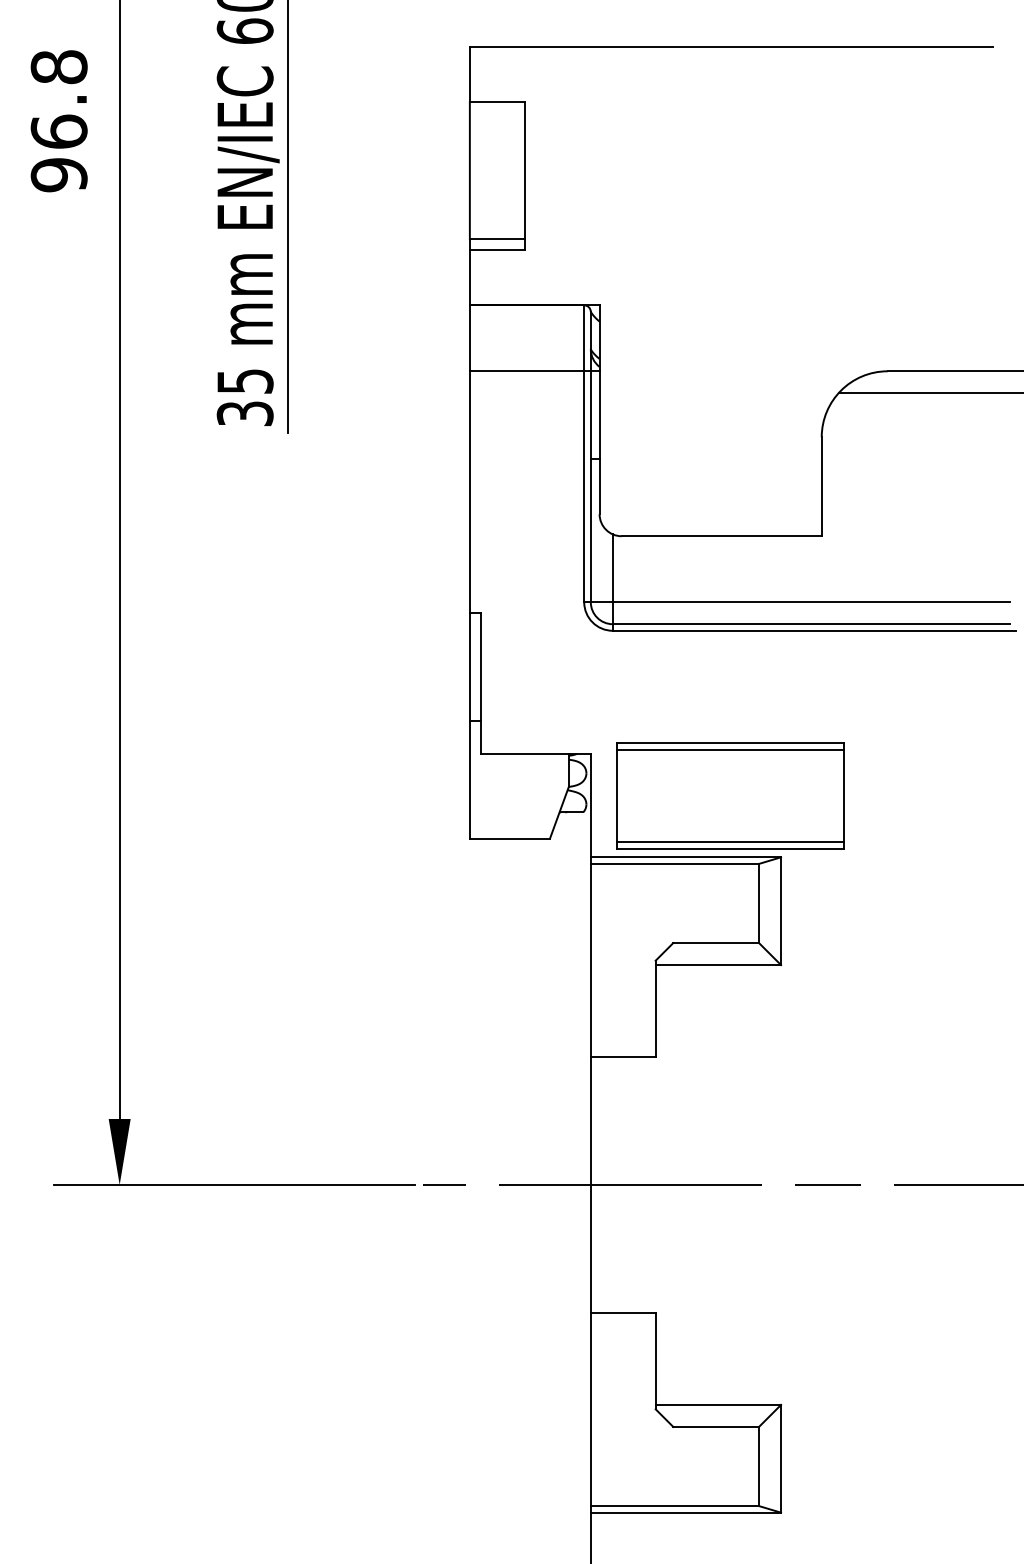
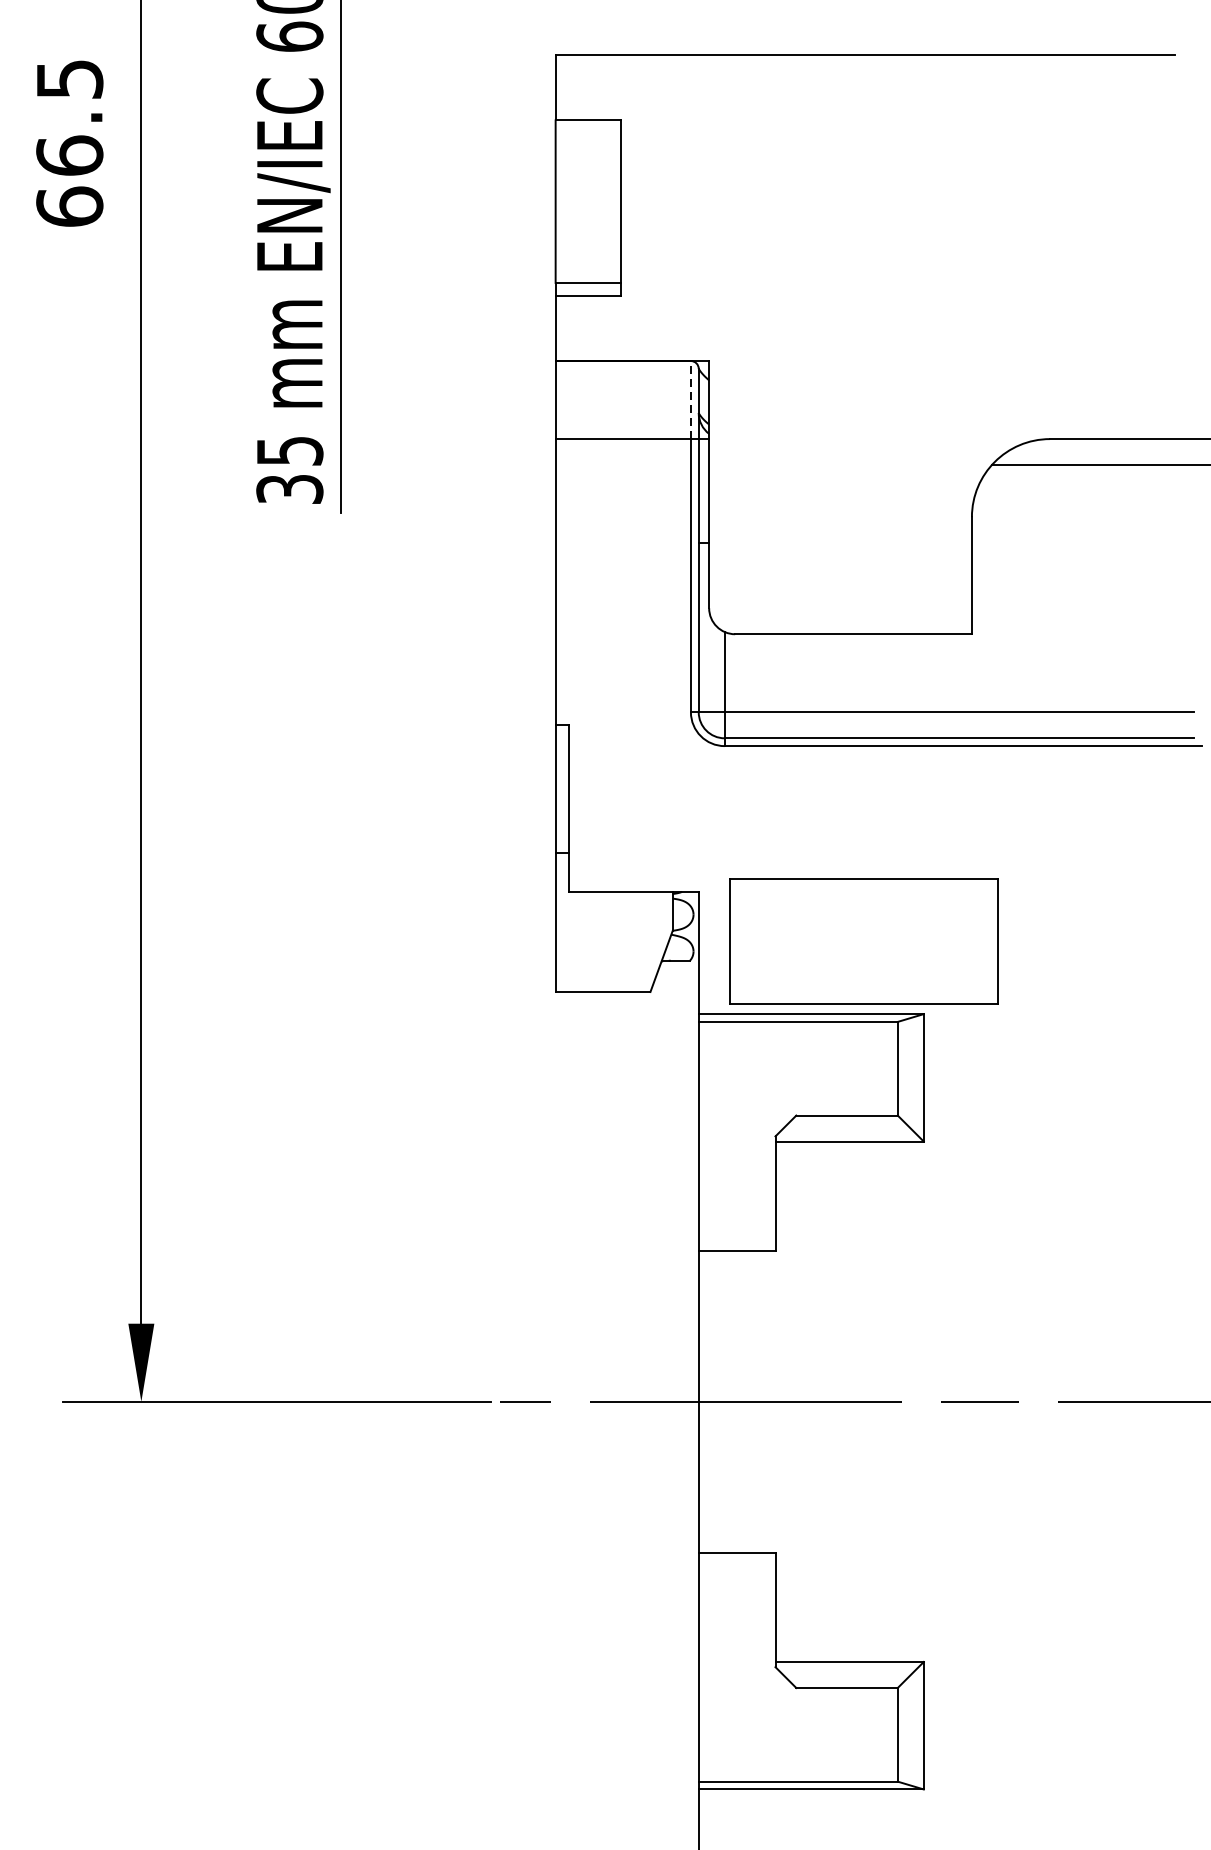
text: (58, 121) -> (68, 143), 96.8 -> 66.5
line: (584, 338) -> (691, 400), solid -> dashed
line: (730, 749) -> (864, 886), removed
line: (730, 841) -> (864, 995), removed

